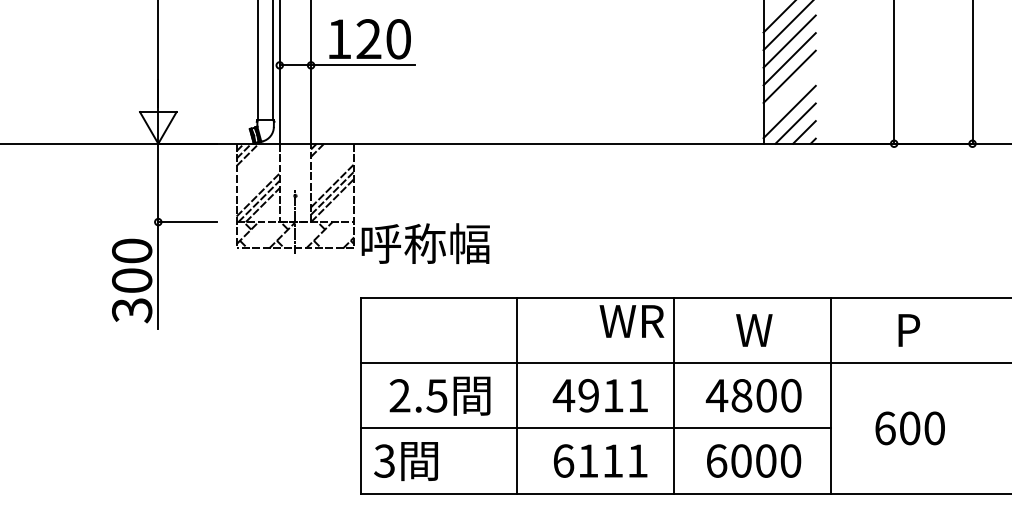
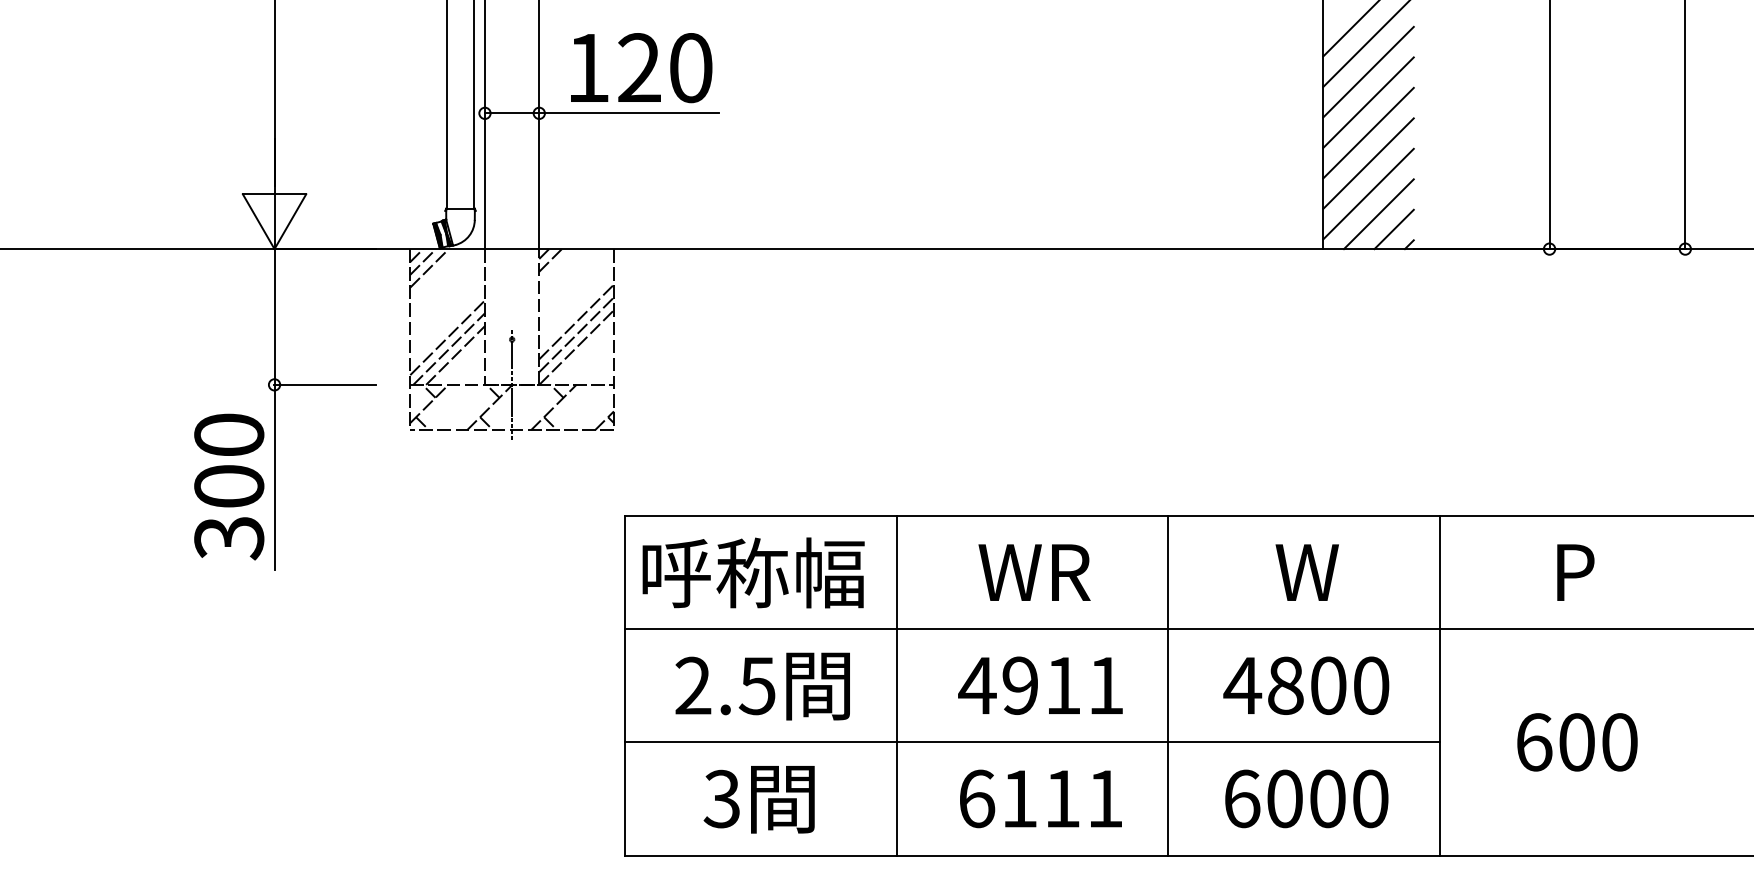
line: (789, 94) -> (1368, 163), added
text: (425, 243) -> (753, 572), moved
text: (631, 321) -> (1033, 572), moved
text: (405, 461) -> (758, 799), moved

